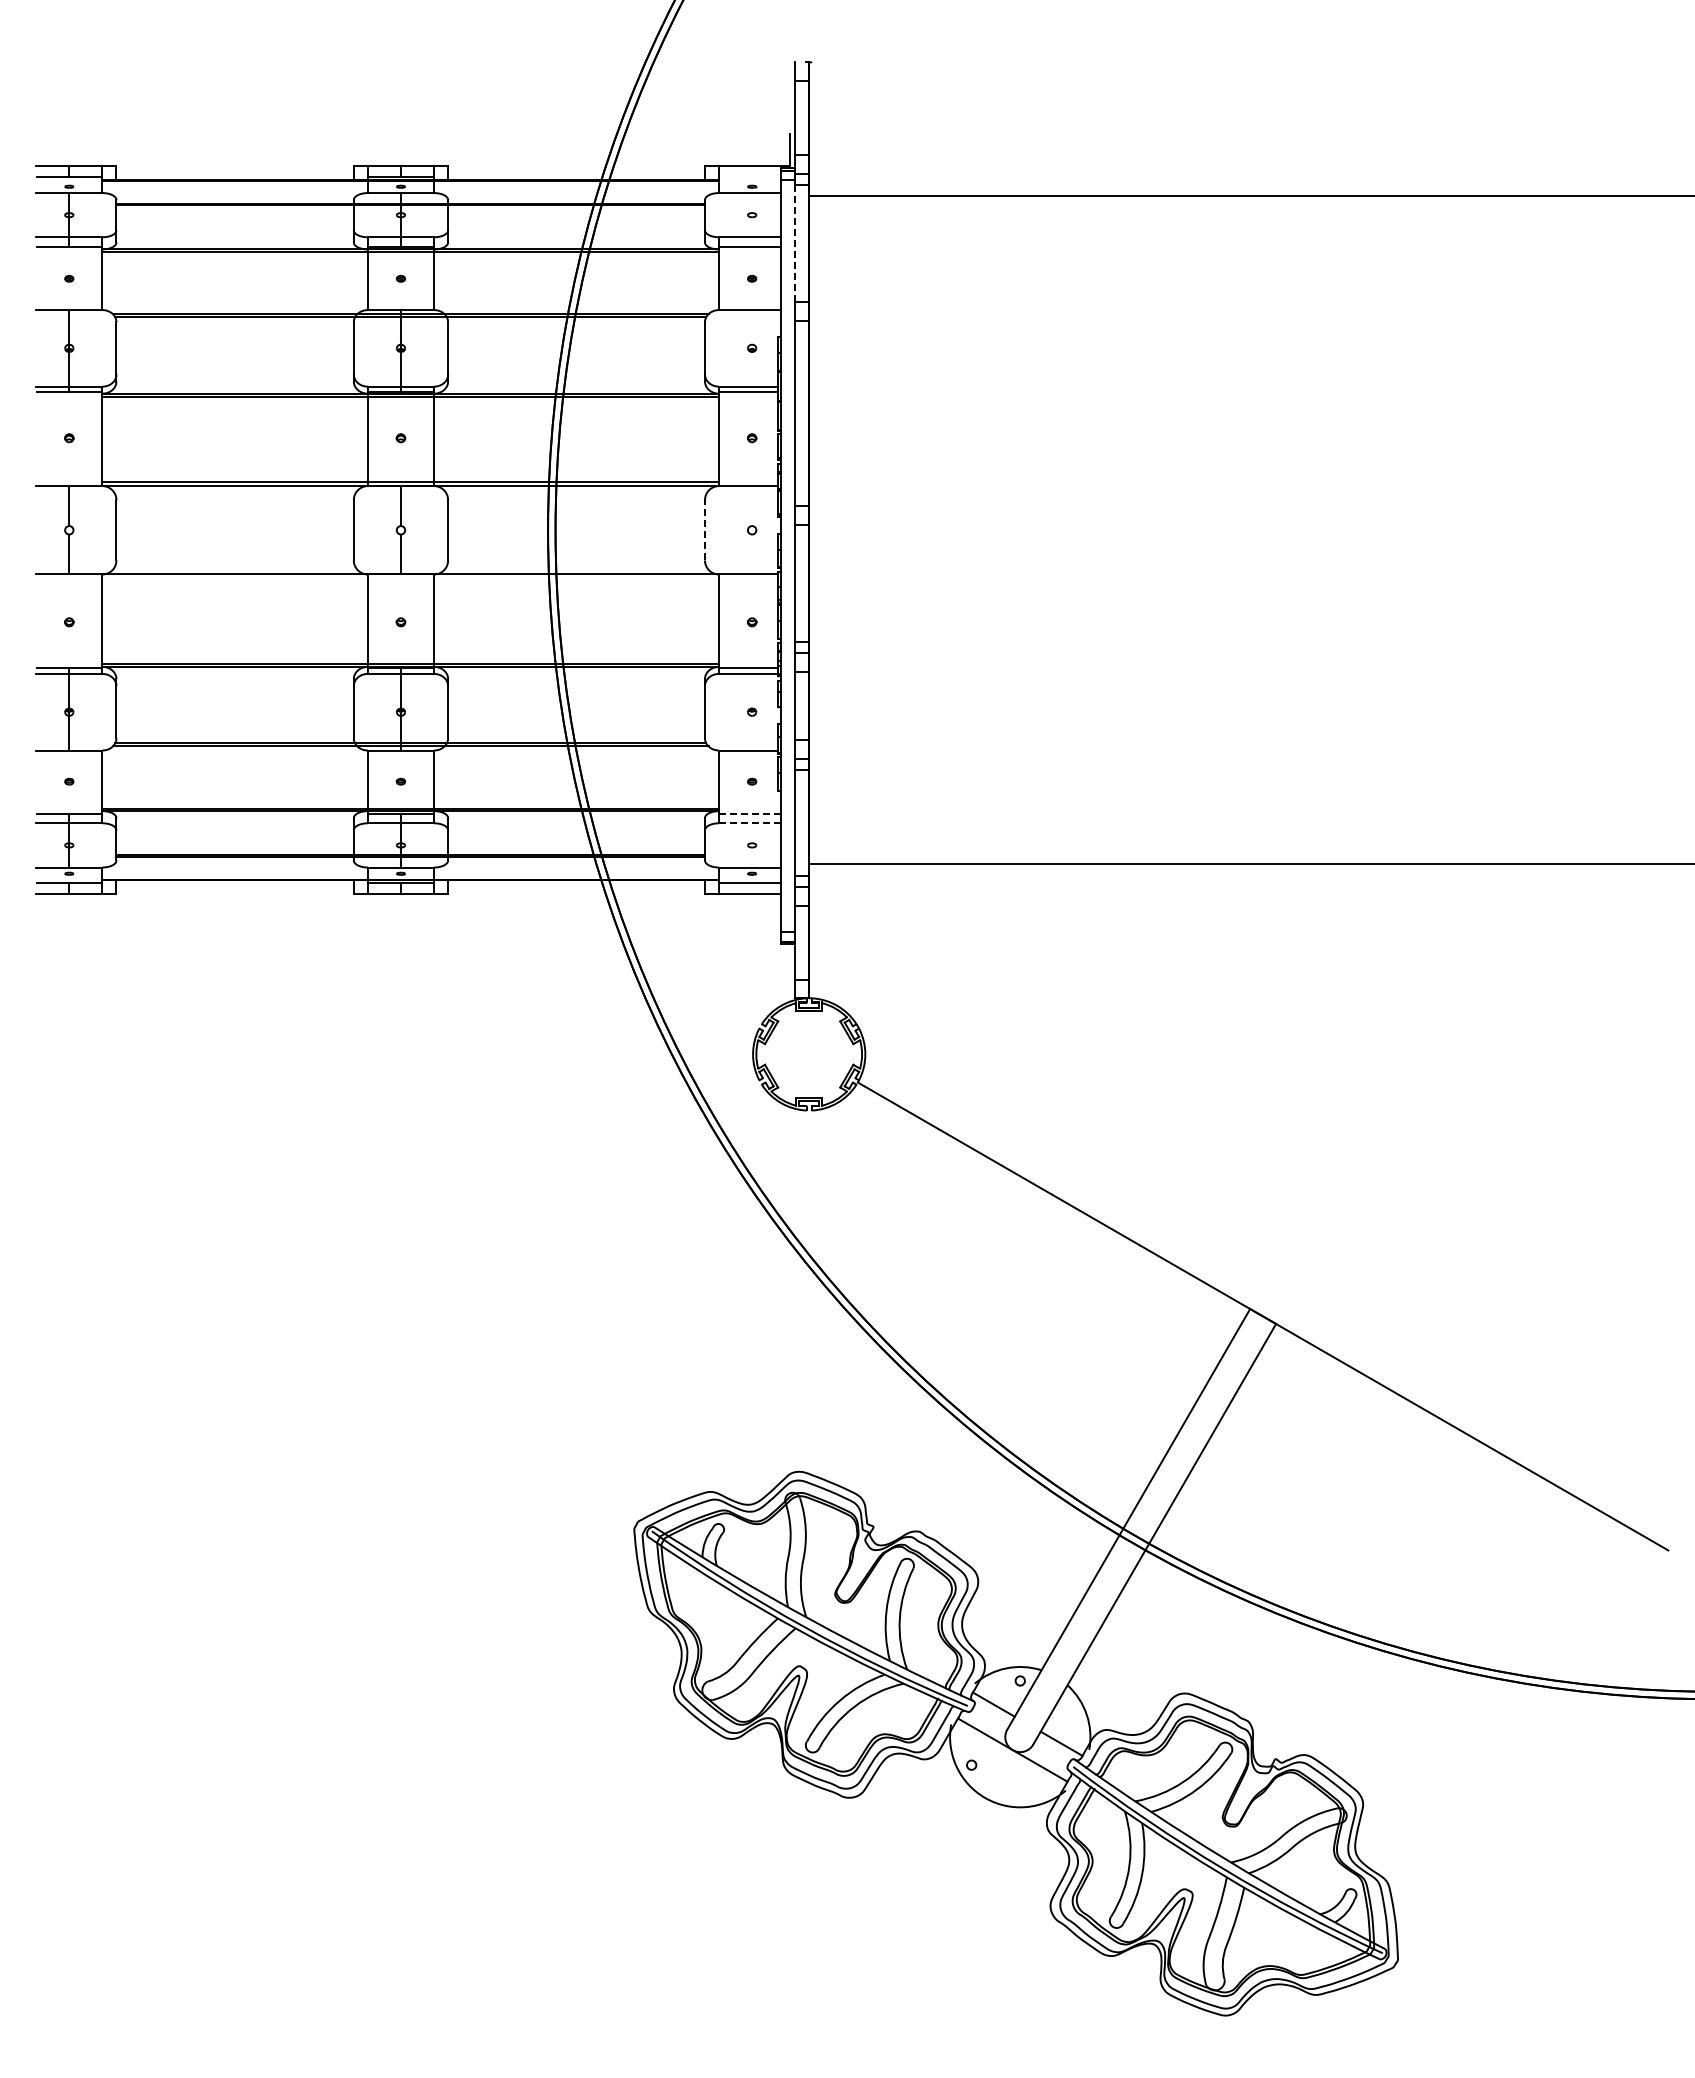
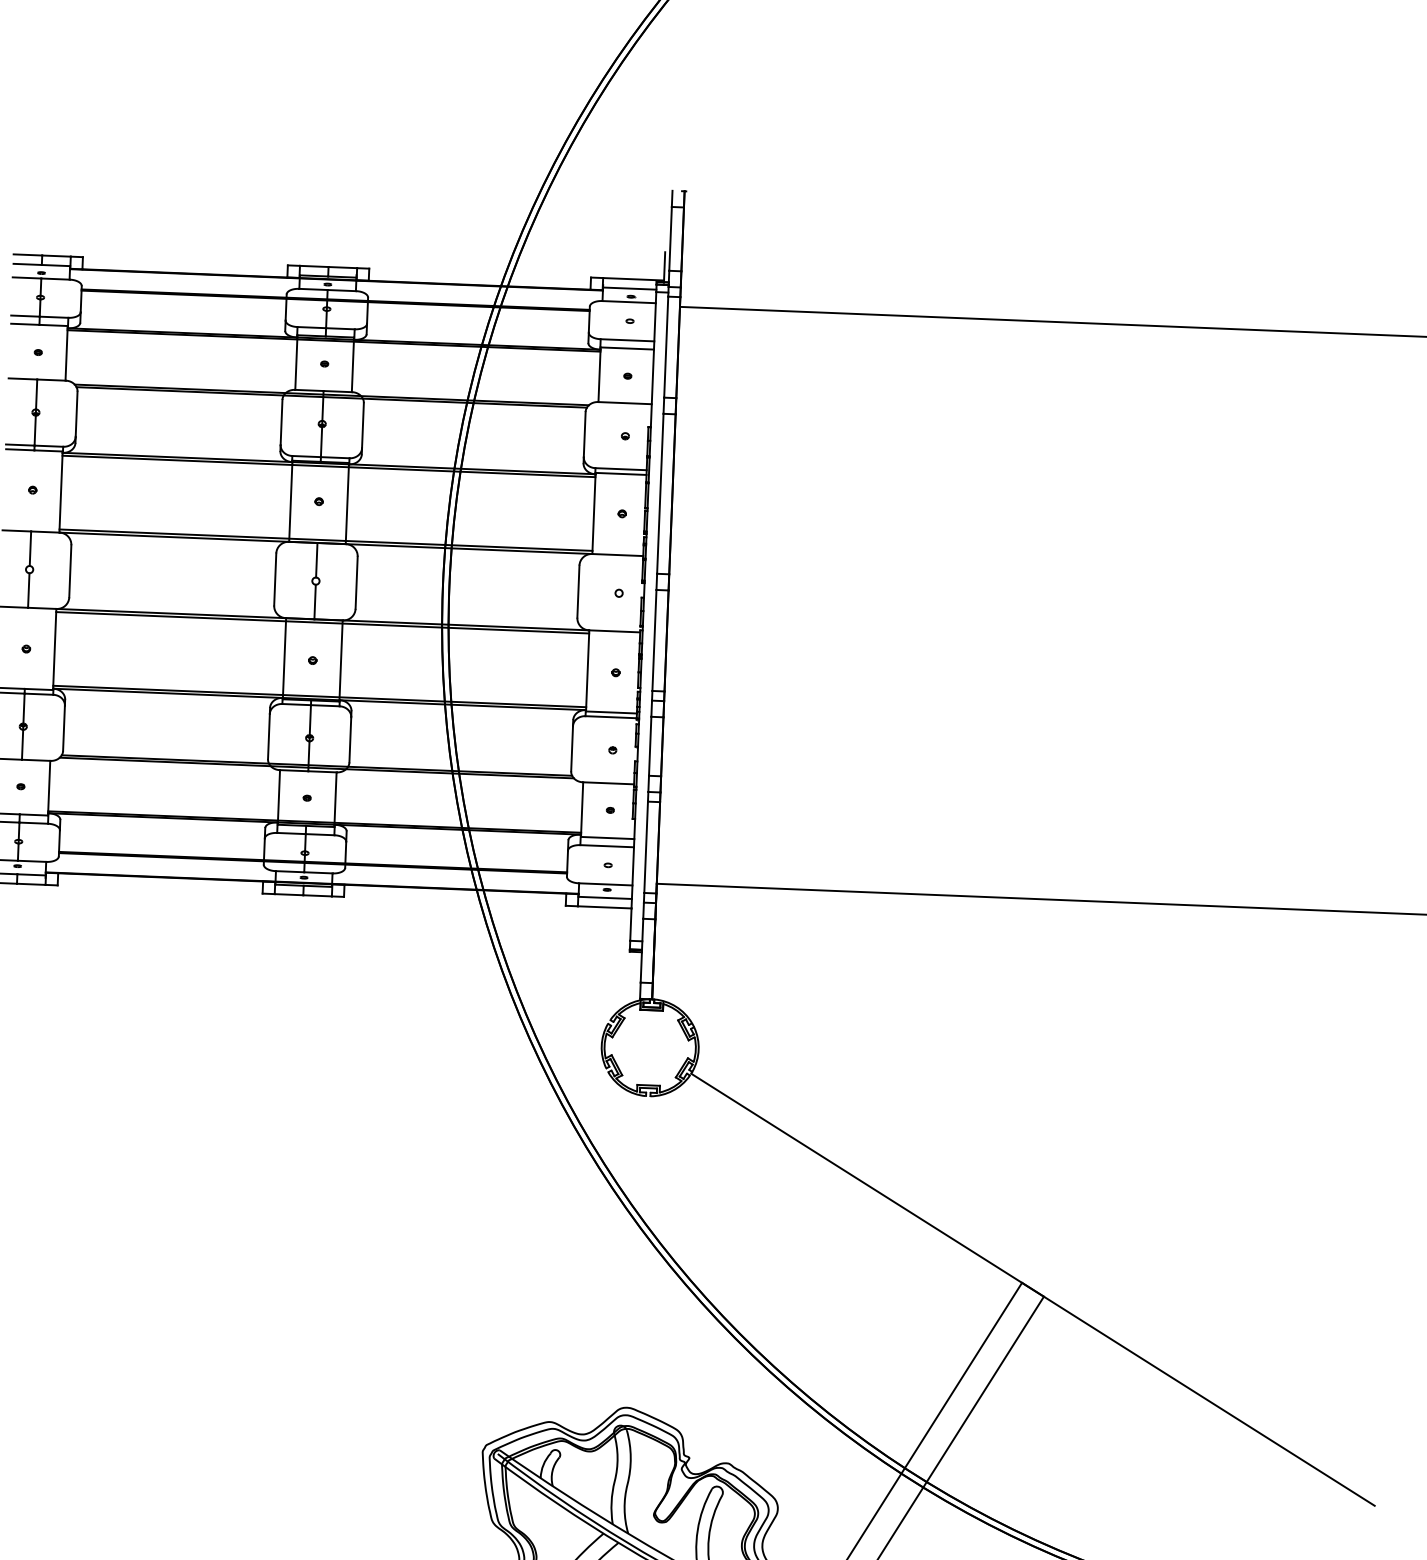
line: (750, 177) -> (629, 288), added
line: (795, 242) -> (666, 346), dashed -> solid
line: (705, 529) -> (578, 591), dashed -> solid
line: (410, 578) -> (322, 623), added
line: (750, 813) -> (607, 837), dashed -> solid
line: (750, 823) -> (607, 846), dashed -> solid

